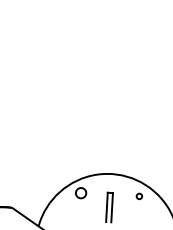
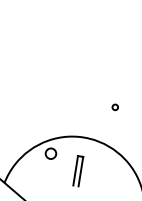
circle: (138, 196) -> (114, 107), moved

